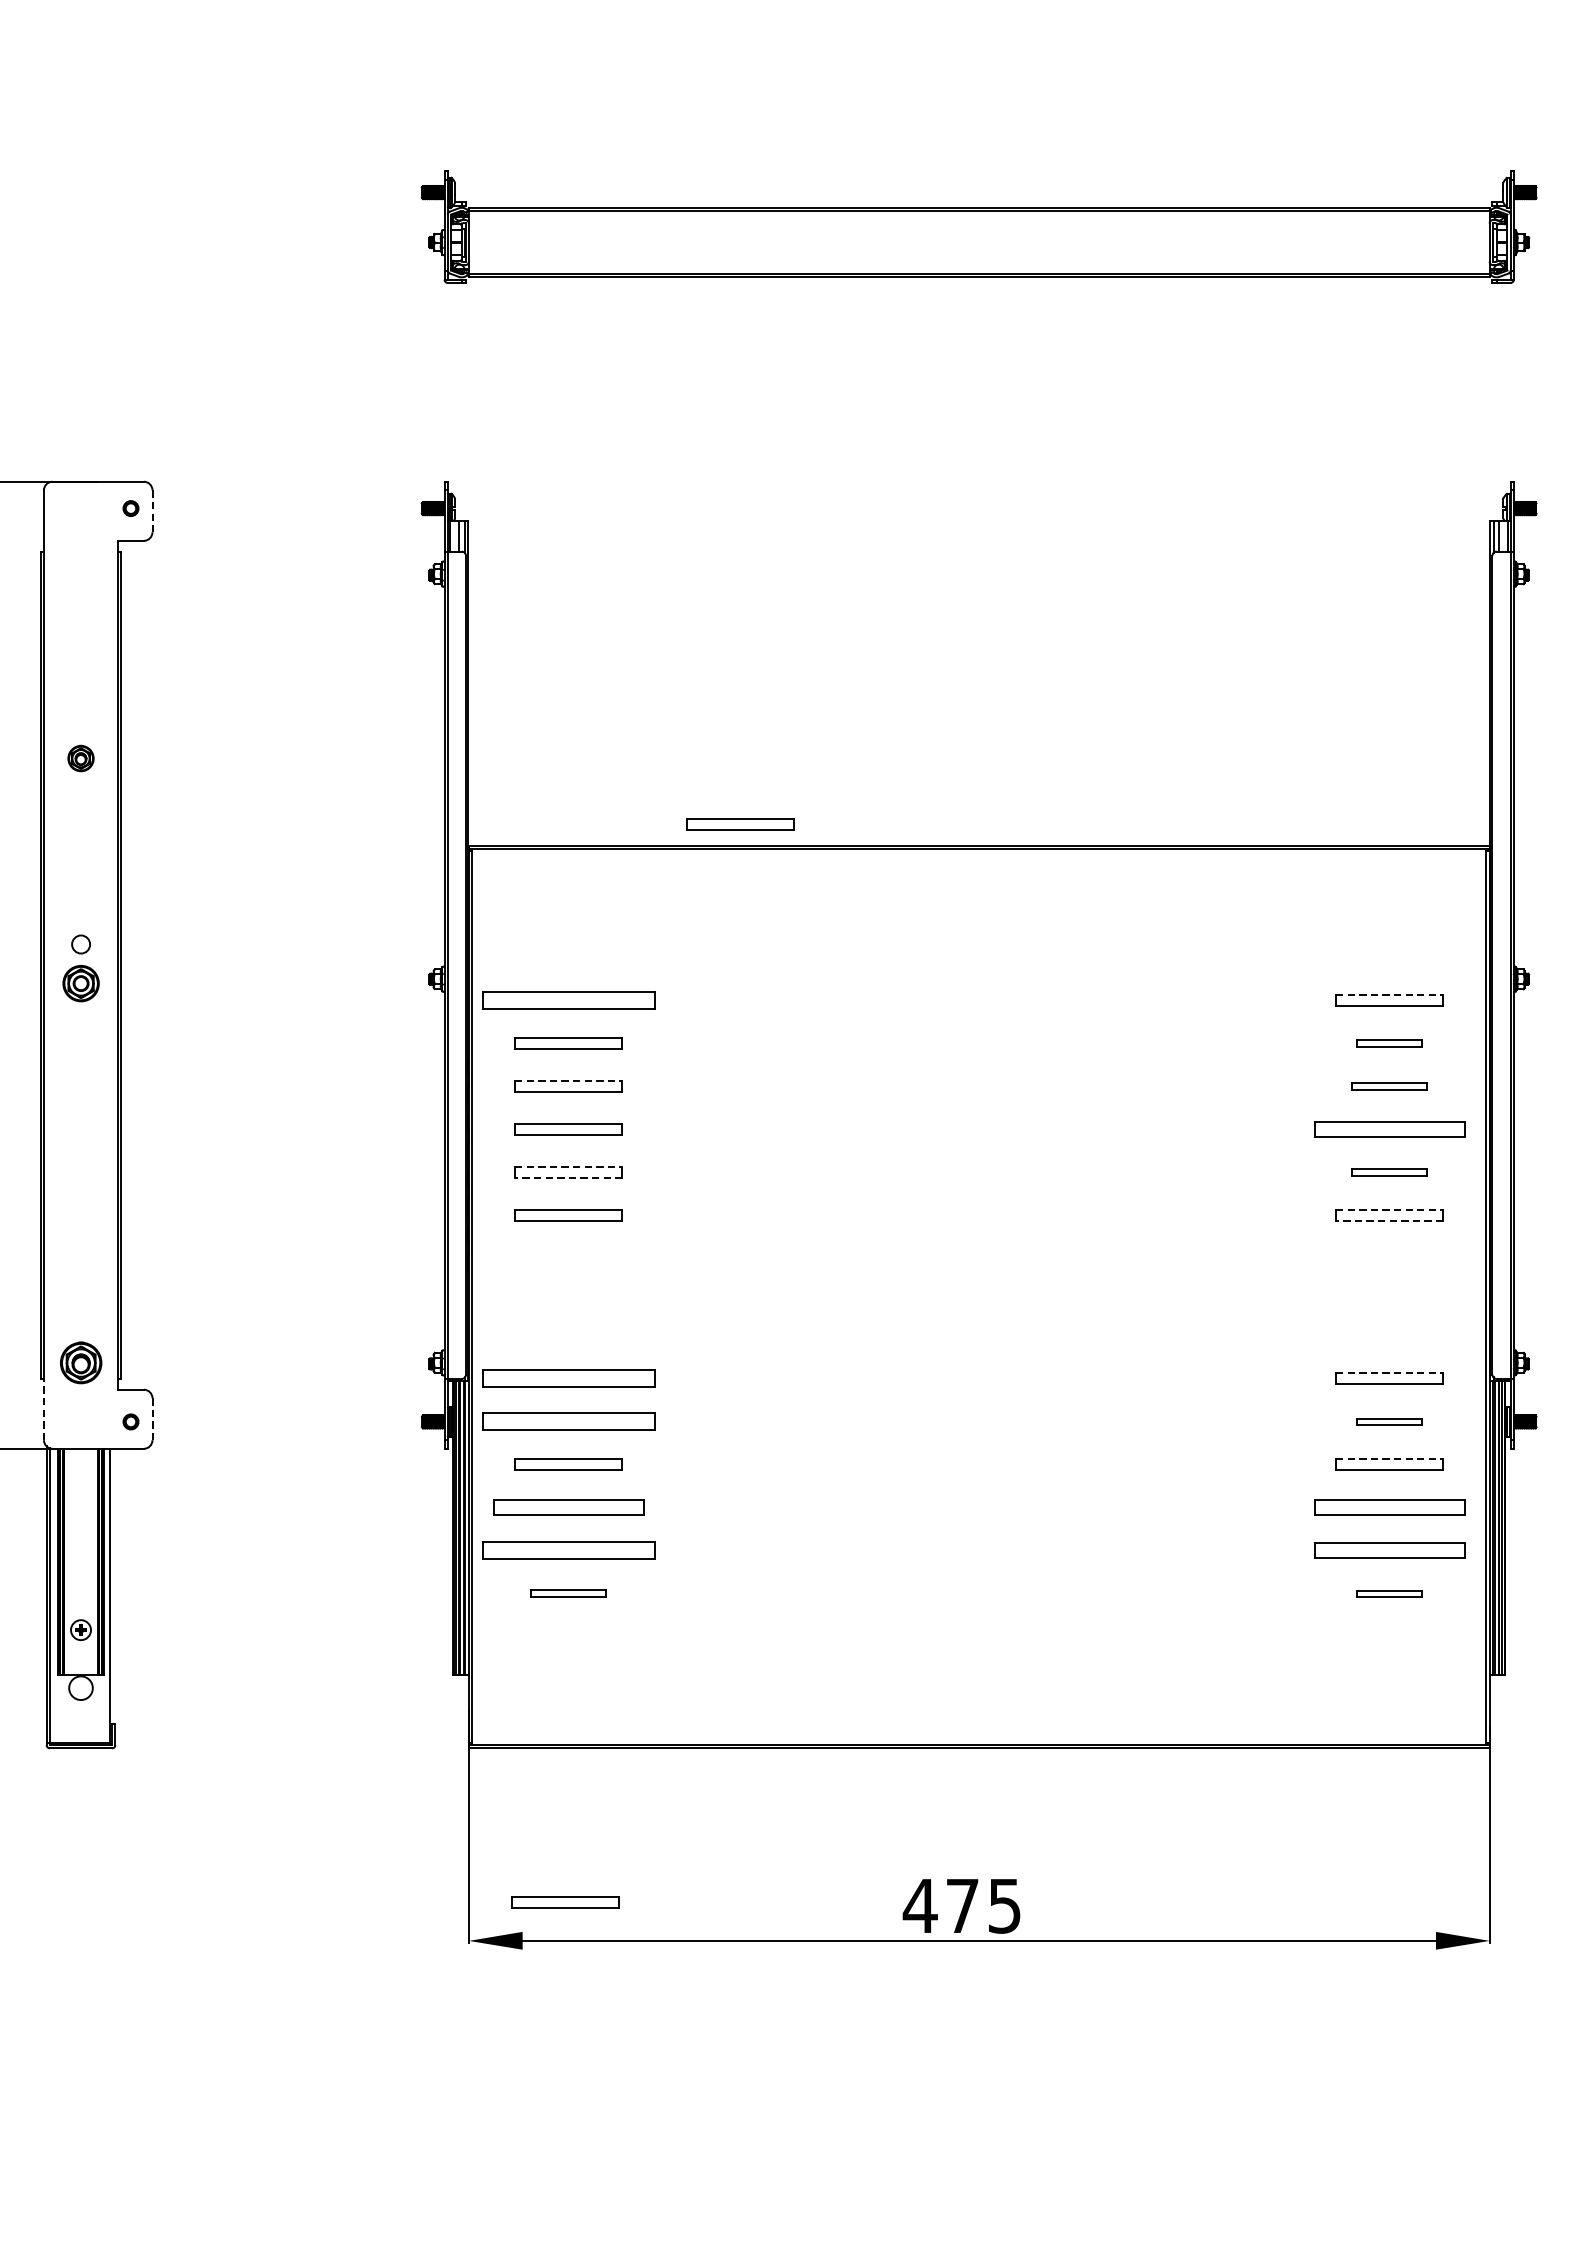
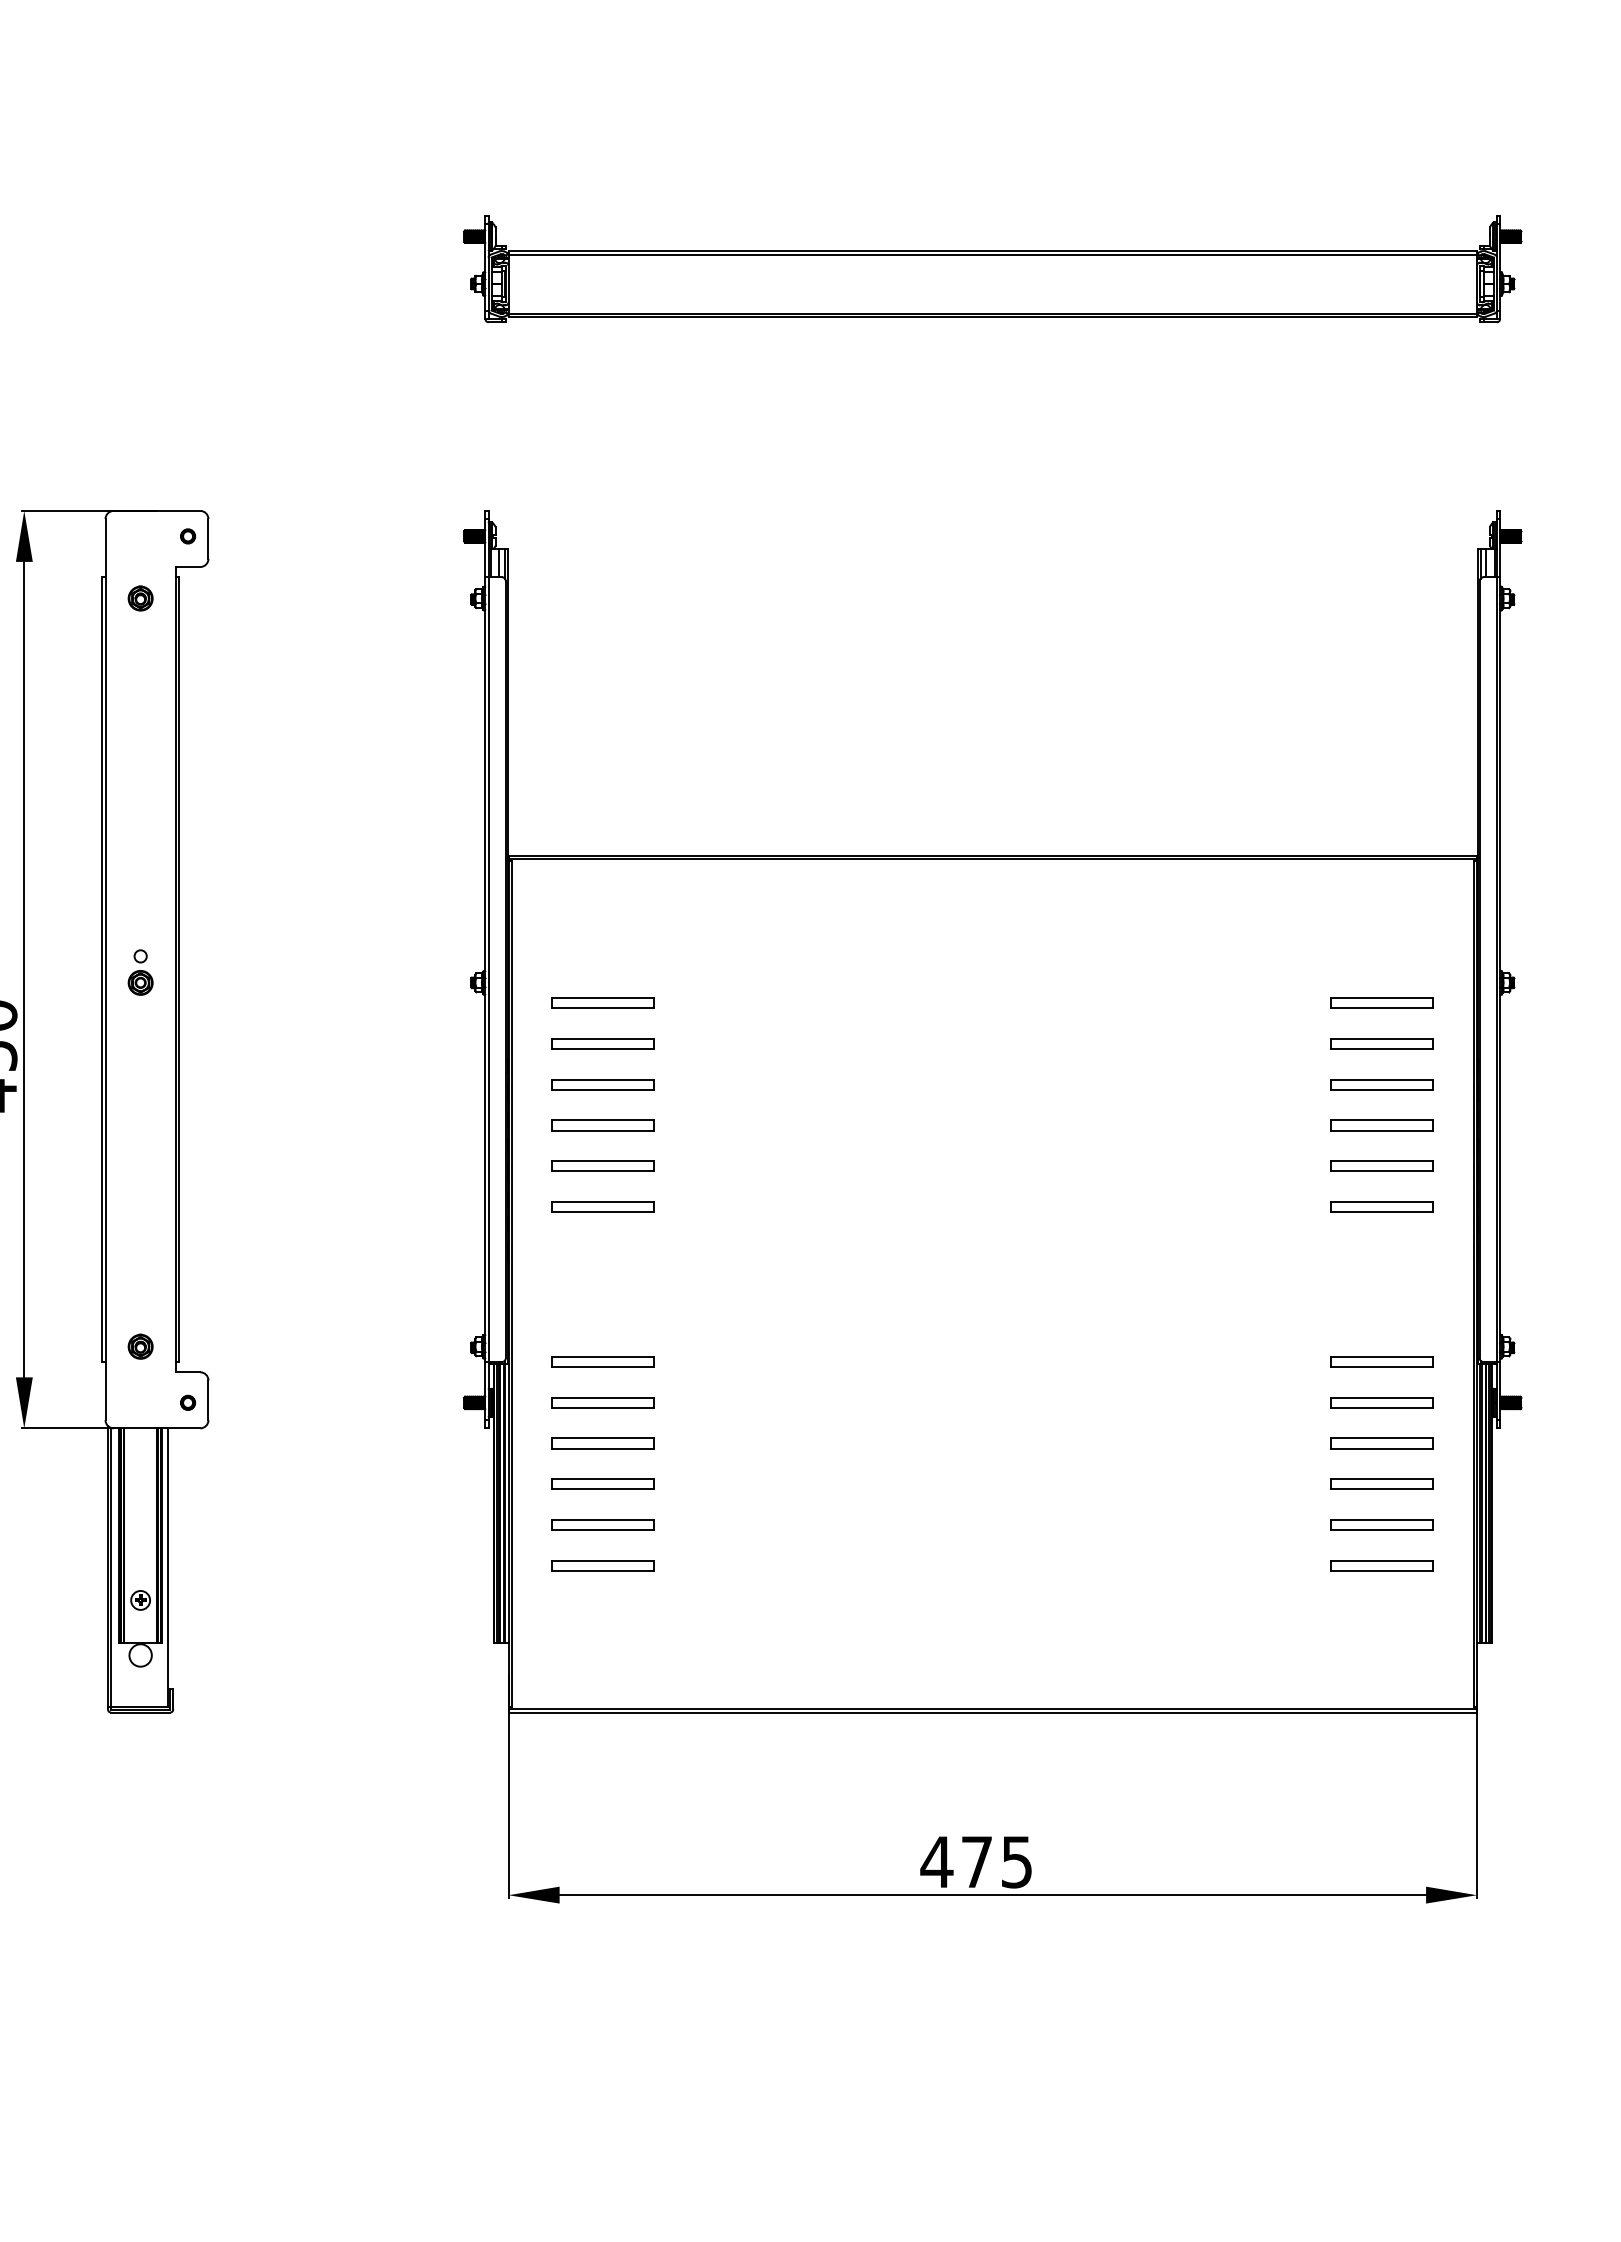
line: (152, 510) -> (208, 538), dashed -> solid
part: (80, 758) -> (140, 598), moved
part: (739, 824) -> (765, 836), removed
part: (80, 968) -> (140, 972), size x0.71
line: (1390, 995) -> (1382, 998), dashed -> solid
part: (567, 999) -> (602, 1002), size x0.62
part: (1388, 1043) -> (1381, 1043), size x1.67
line: (568, 1081) -> (603, 1079), dashed -> solid
part: (1388, 1086) -> (1381, 1084), size x1.43
part: (1388, 1129) -> (1381, 1125), size x0.71
line: (568, 1167) -> (603, 1161), dashed -> solid
part: (1388, 1171) -> (1381, 1165), size x1.43
line: (568, 1178) -> (603, 1171), dashed -> solid
line: (1390, 1209) -> (1382, 1201), dashed -> solid
line: (1390, 1221) -> (1382, 1212), dashed -> solid
part: (80, 1362) -> (140, 1346), size x0.62
line: (1390, 1373) -> (1382, 1356), dashed -> solid
part: (567, 1378) -> (602, 1361), size x0.62
line: (43, 1408) -> (105, 1390), dashed -> solid
line: (152, 1419) -> (208, 1400), dashed -> solid
part: (567, 1421) -> (602, 1402), size x0.62
part: (1388, 1421) -> (1381, 1402), size x1.67
line: (1390, 1459) -> (1382, 1438), dashed -> solid
part: (567, 1506) -> (602, 1483), size x0.71
part: (1388, 1506) -> (1381, 1483), size x0.71
part: (567, 1550) -> (602, 1524), size x0.62
part: (1388, 1550) -> (1381, 1524), size x0.71
part: (567, 1593) -> (602, 1565), size x1.43
part: (1388, 1593) -> (1381, 1565), size x1.67
part: (564, 1902) -> (599, 1858), removed

